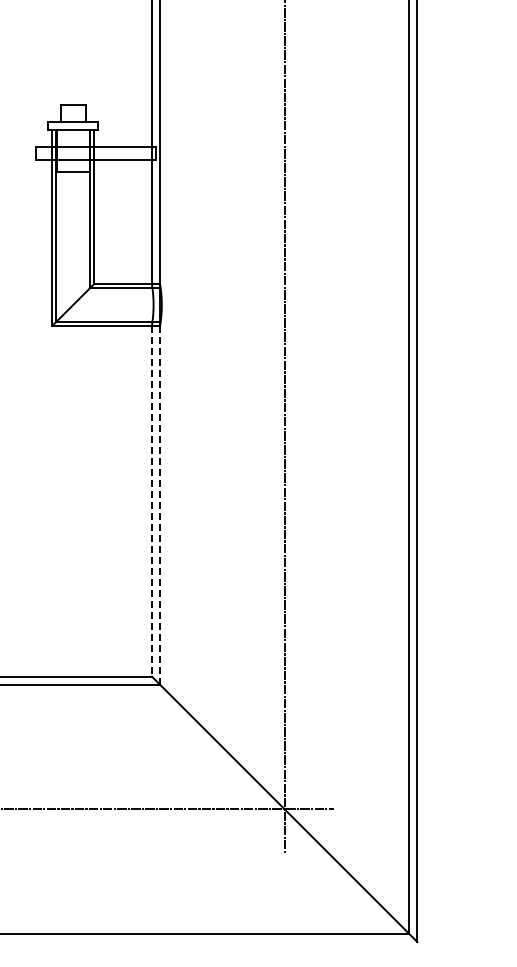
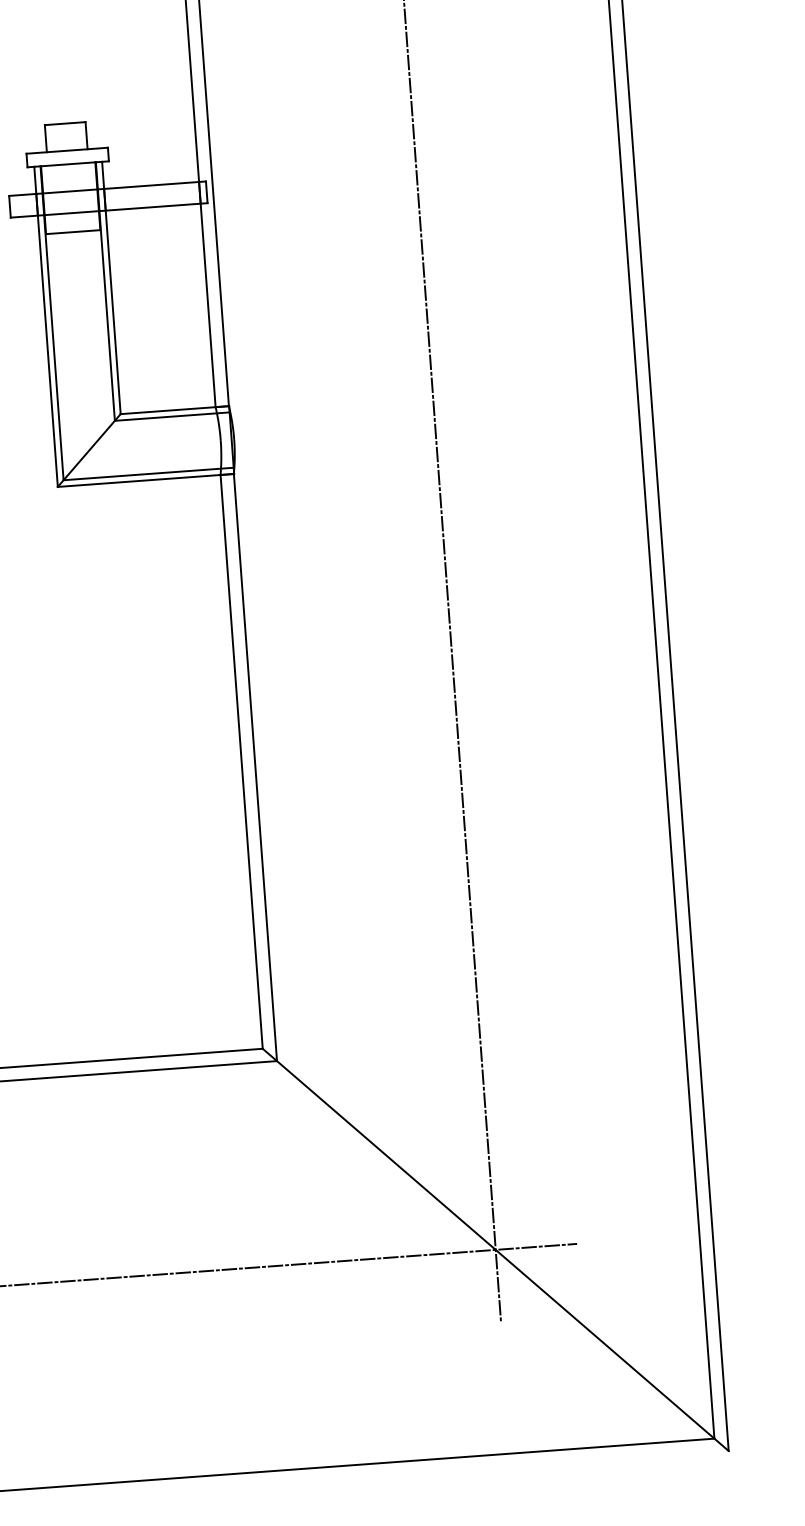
line: (151, 501) -> (240, 762), dashed -> solid
line: (160, 505) -> (256, 767), dashed -> solid

